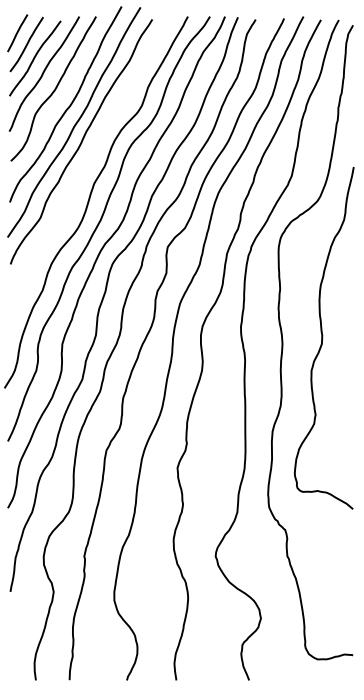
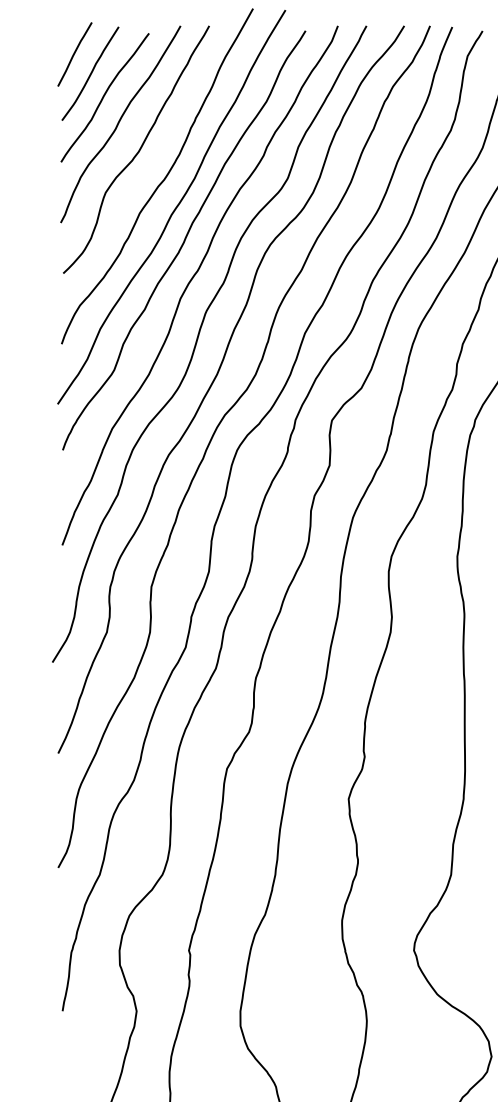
curve: (86, 165) -> (192, 280), added

